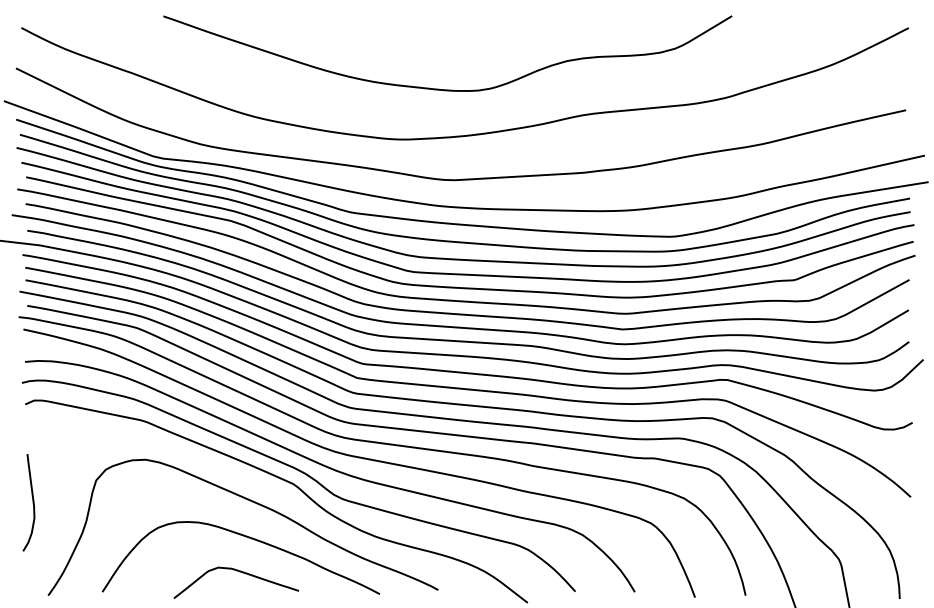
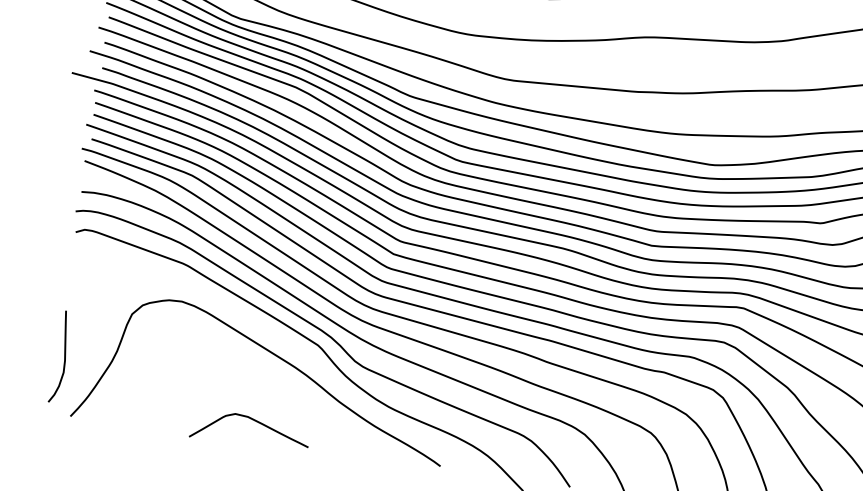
curve: (32, 502) -> (64, 357), moved
curve: (245, 537) -> (265, 389), removed

